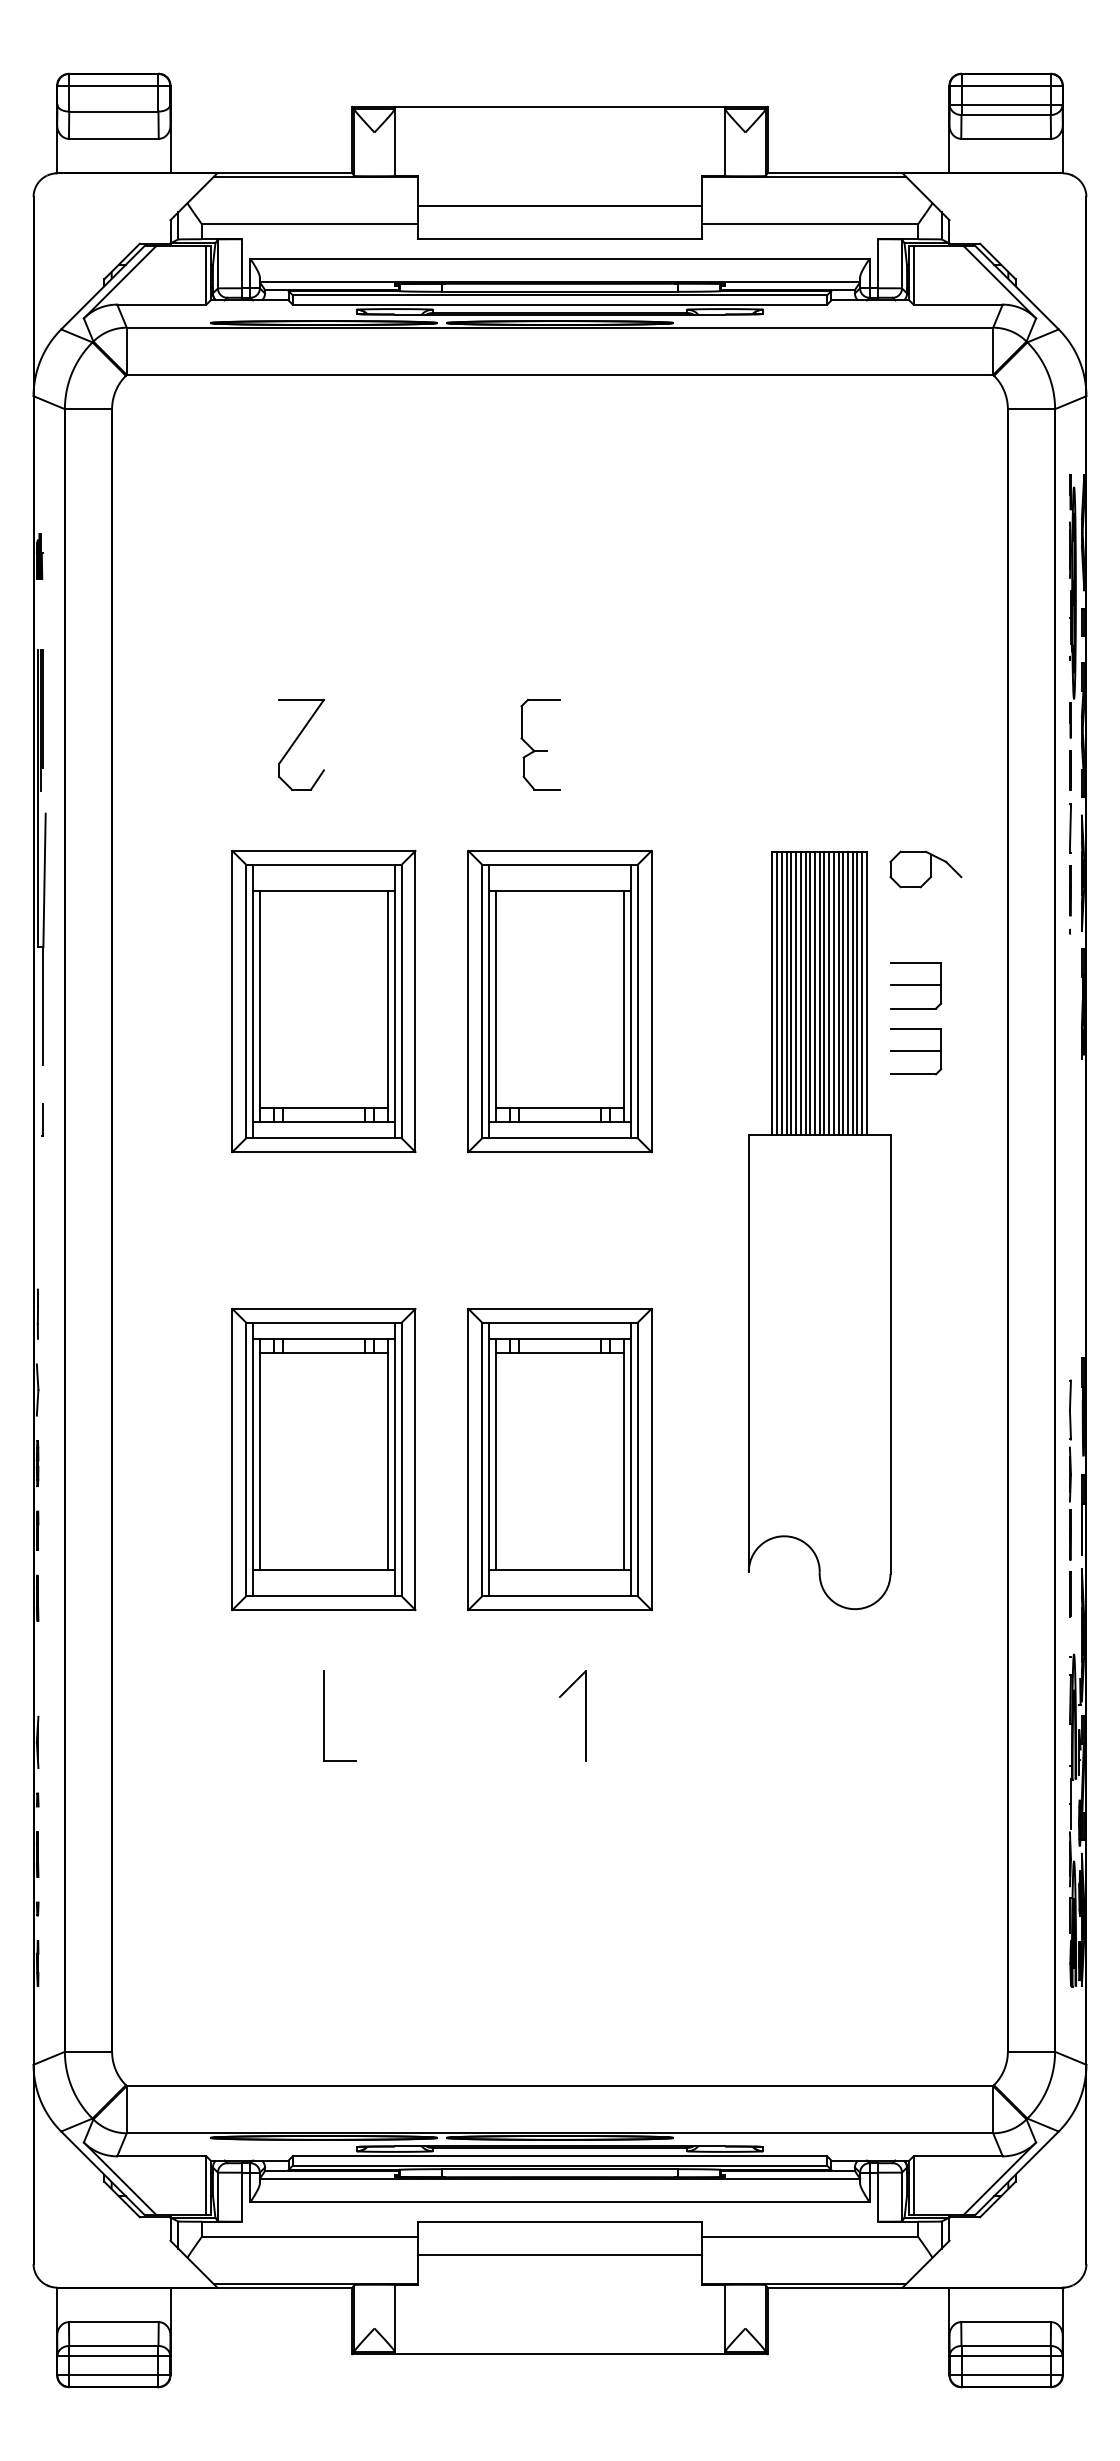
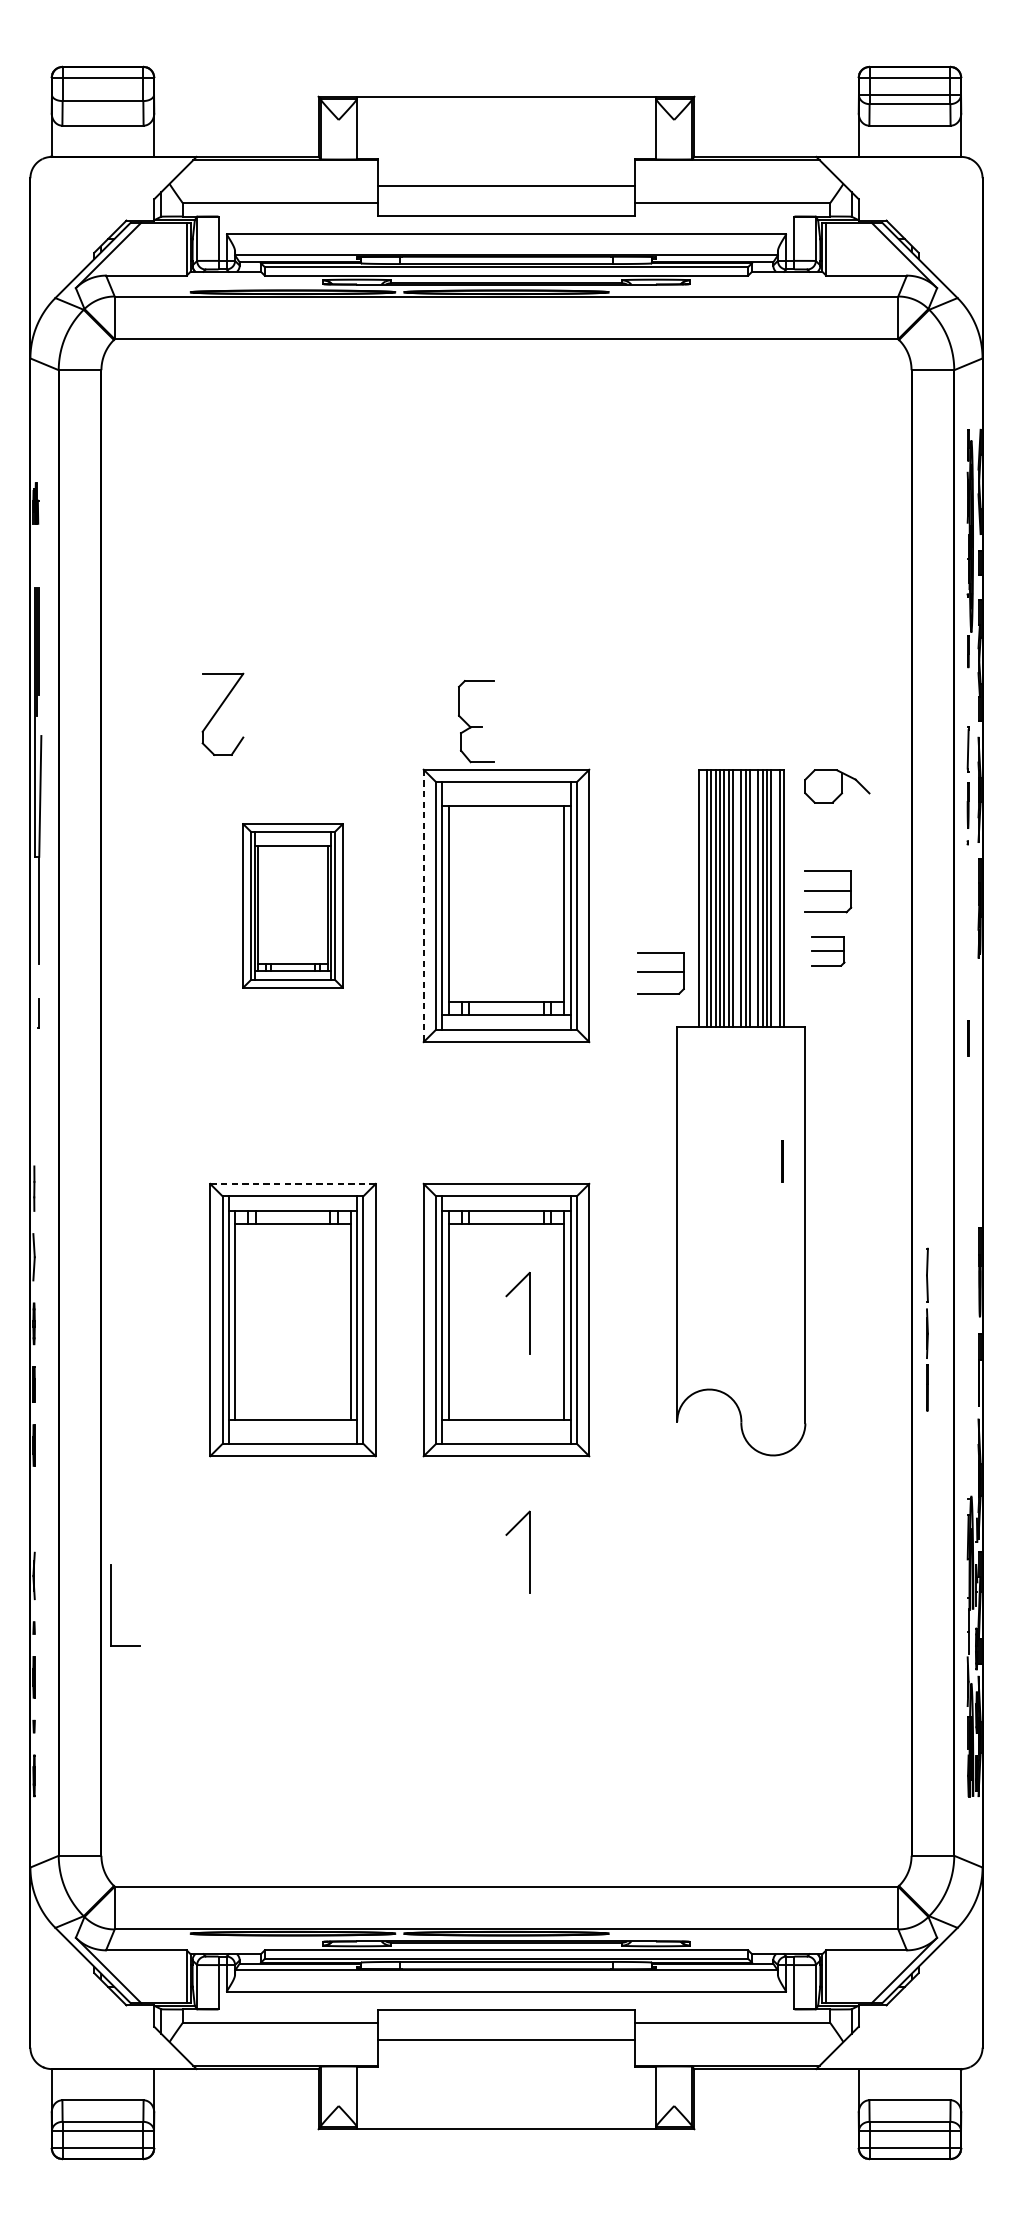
part: (295, 742) -> (217, 712), moved
part: (540, 744) -> (476, 721), moved
line: (1070, 770) -> (968, 1038), moved
line: (777, 993) -> (703, 898), removed
line: (814, 993) -> (736, 898), removed
line: (833, 993) -> (753, 898), removed
line: (857, 993) -> (775, 898), removed
part: (323, 1001) -> (292, 905), size x0.6
line: (468, 1001) -> (423, 905), solid -> dashed
part: (916, 1051) -> (828, 951), size x0.7
part: (731, 1075) -> (661, 972), added
line: (323, 1308) -> (292, 1183), solid -> dashed
part: (585, 1451) -> (529, 1312), added
line: (1070, 1469) -> (927, 1329), moved
line: (1070, 1594) -> (782, 1161), moved
part: (324, 1715) -> (111, 1604), moved

